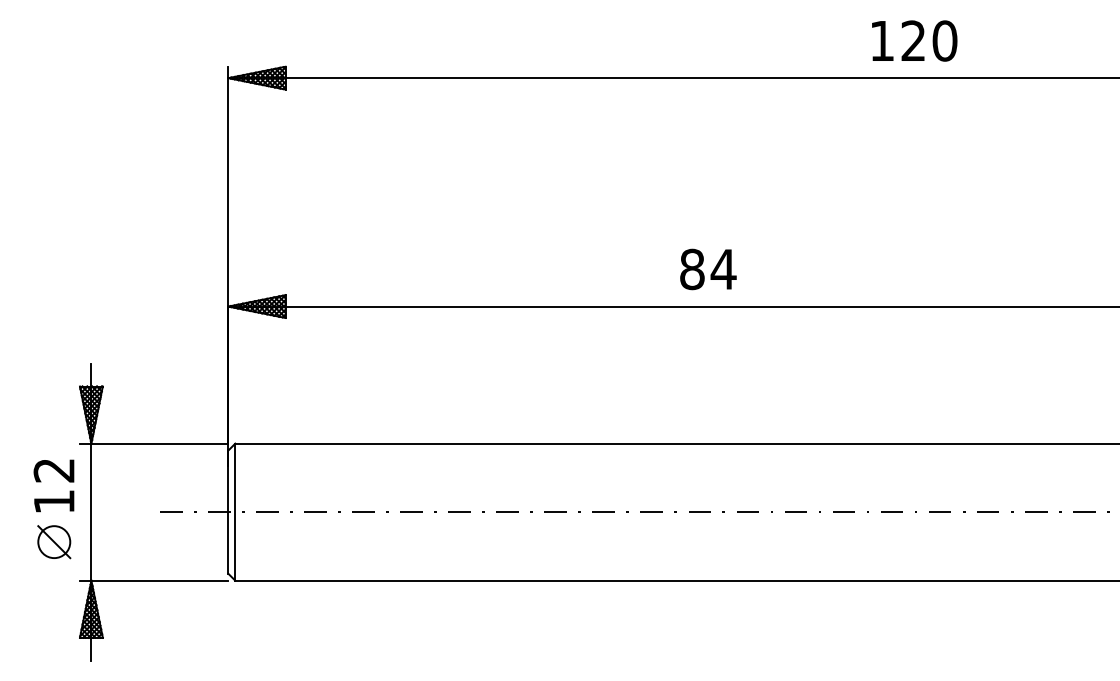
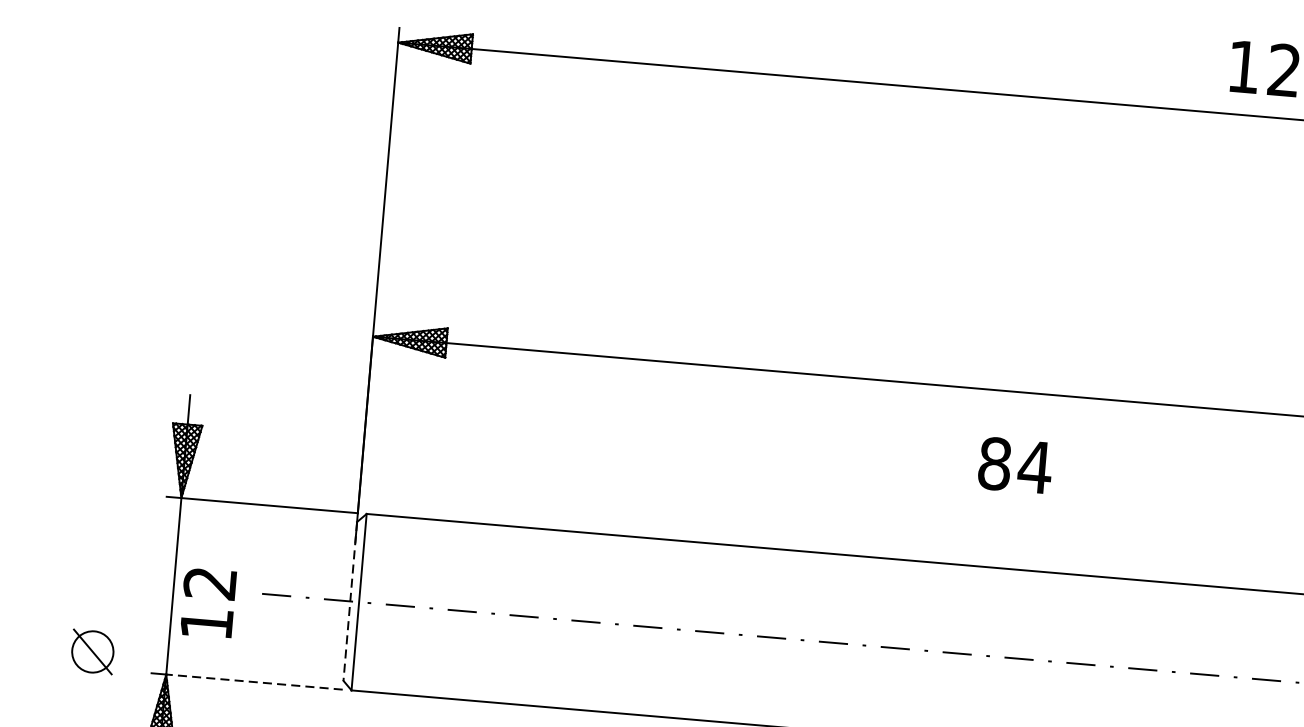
text: (708, 269) -> (1015, 465), moved
text: (53, 485) -> (207, 602), moved
line: (228, 512) -> (350, 601), solid -> dashed
part: (54, 542) -> (93, 652), moved
line: (159, 580) -> (253, 681), solid -> dashed

